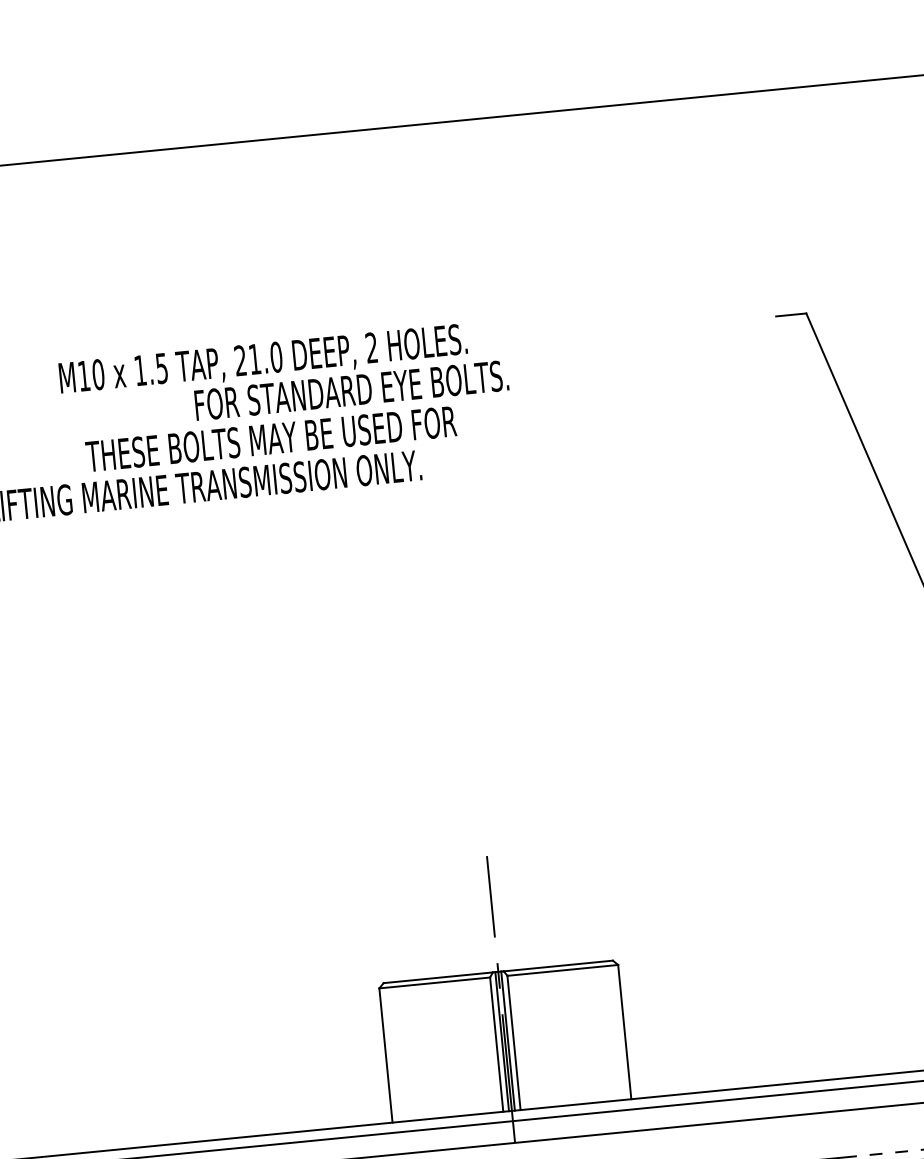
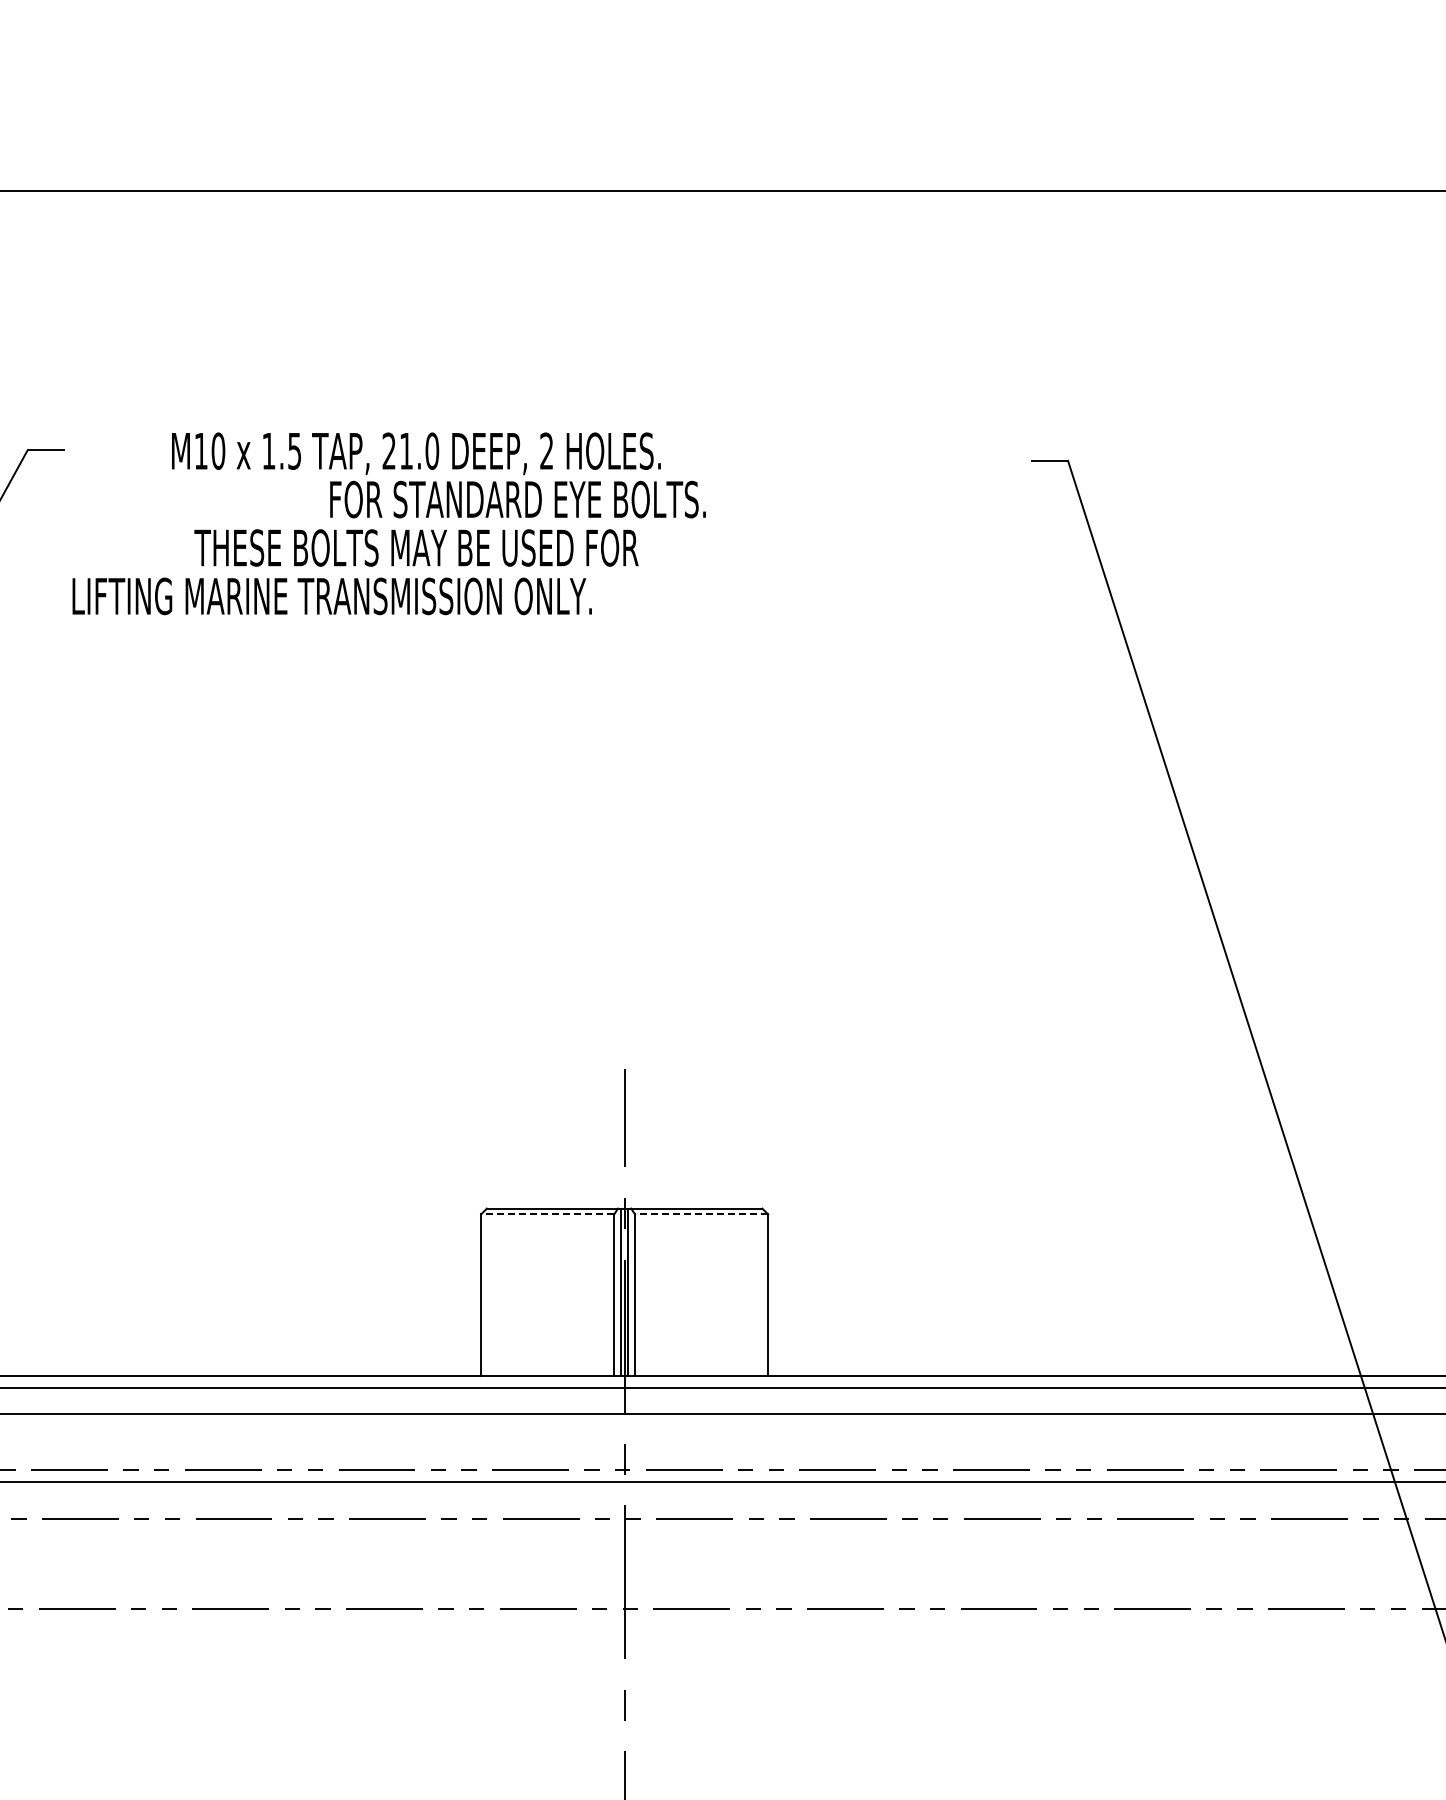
line: (562, 970) -> (701, 1214), solid -> dashed
line: (434, 983) -> (547, 1214), solid -> dashed

